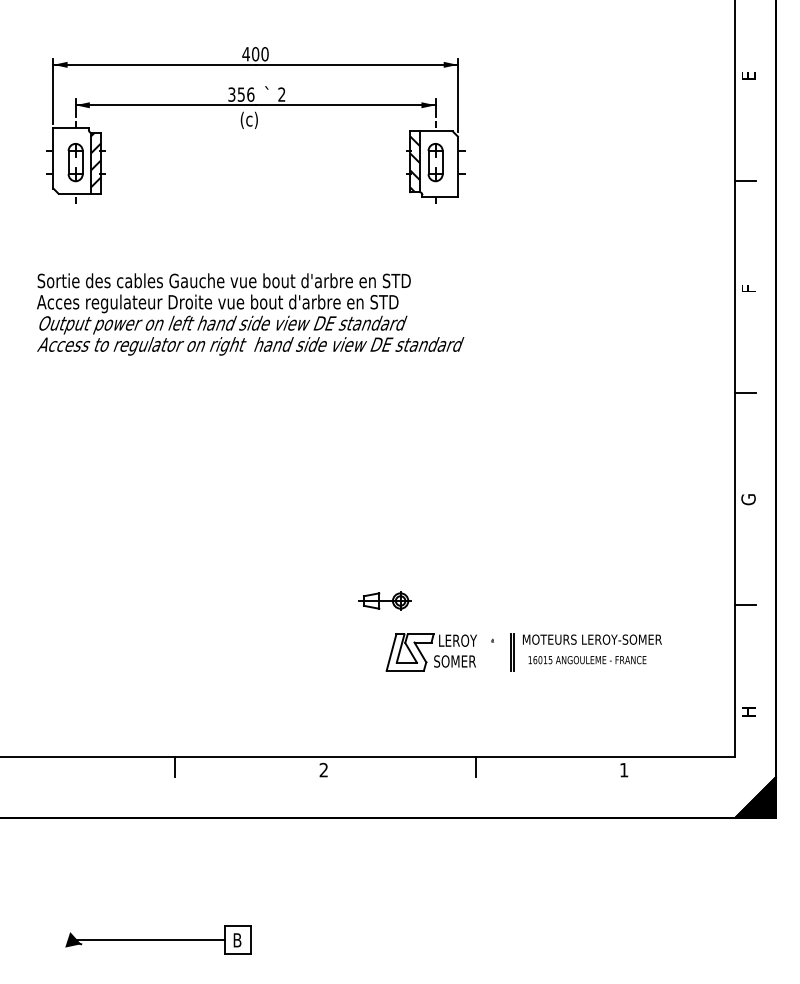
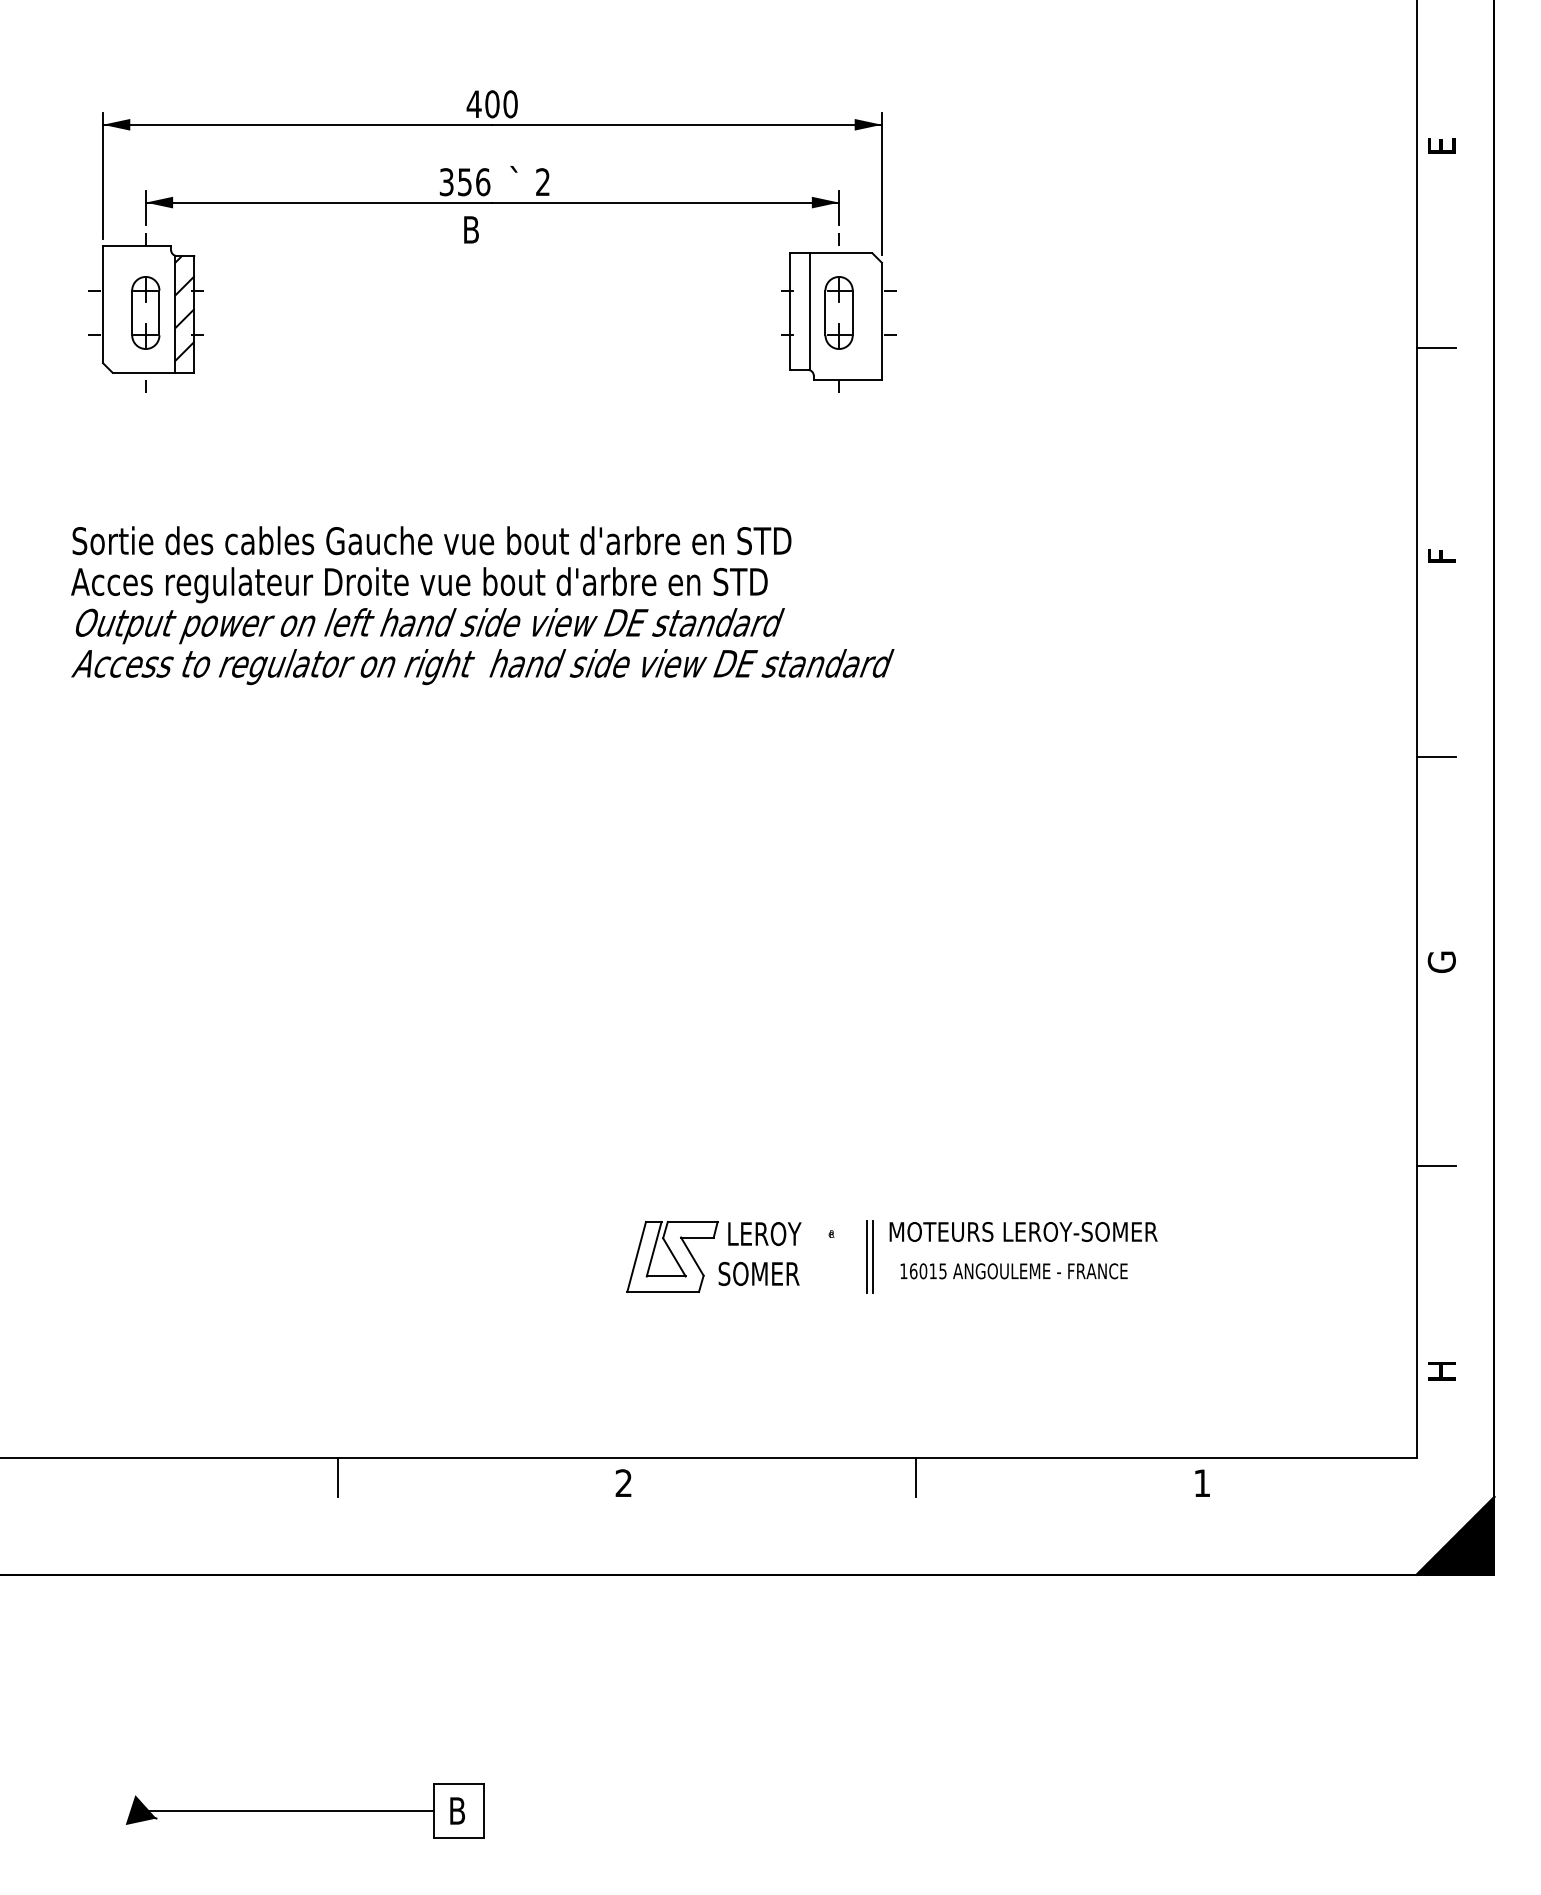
text: (248, 119) -> (478, 230), (c) -> B
hatch: (415, 164) -> (800, 316), removed
part: (384, 600) -> (740, 1156), removed
part: (528, 656) -> (900, 1264), moved

